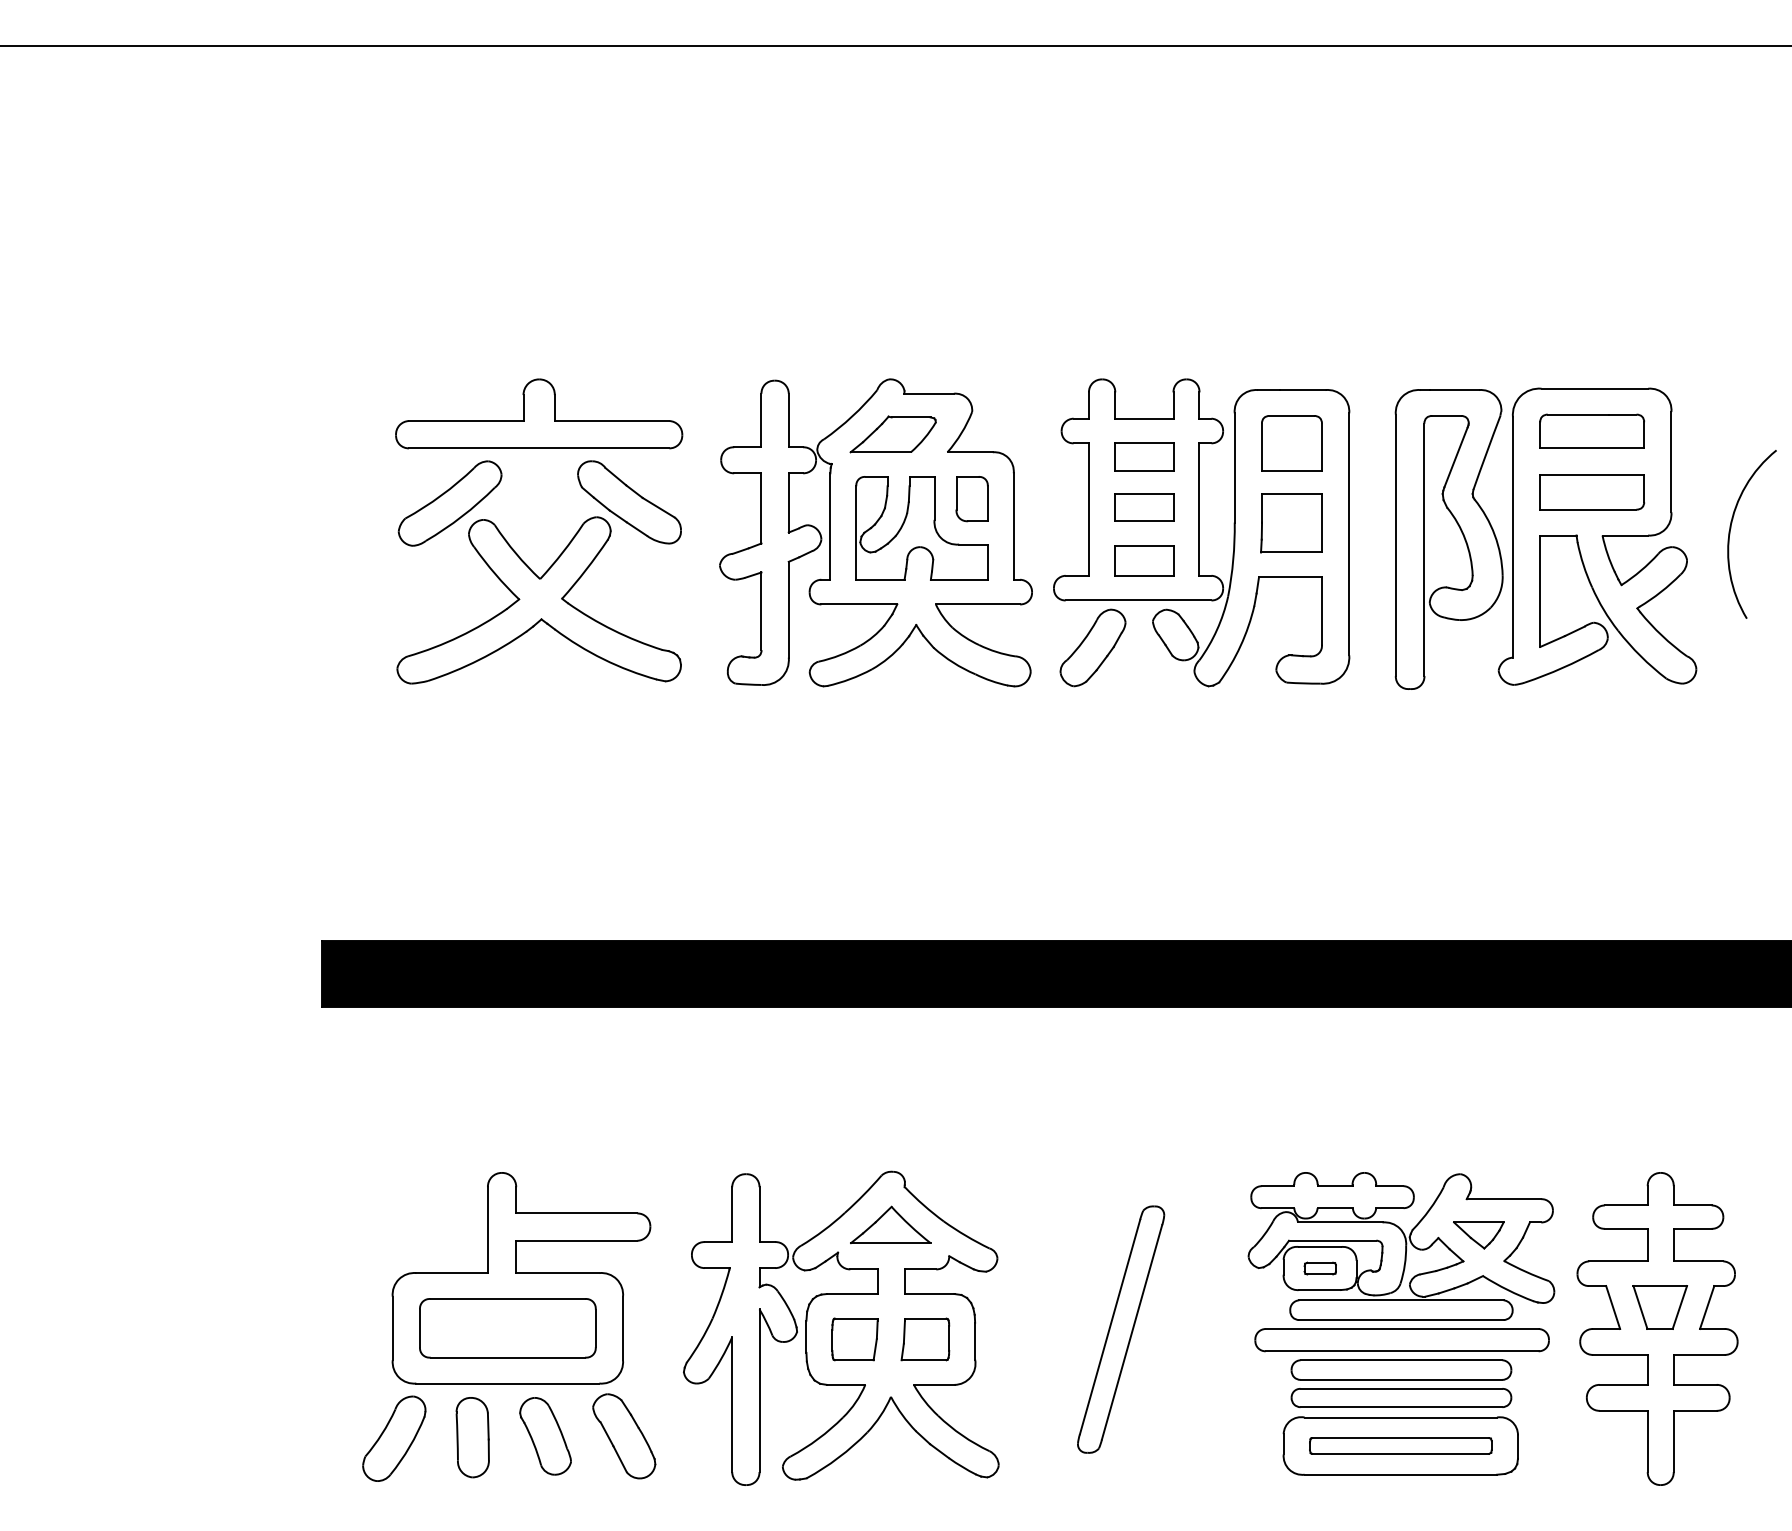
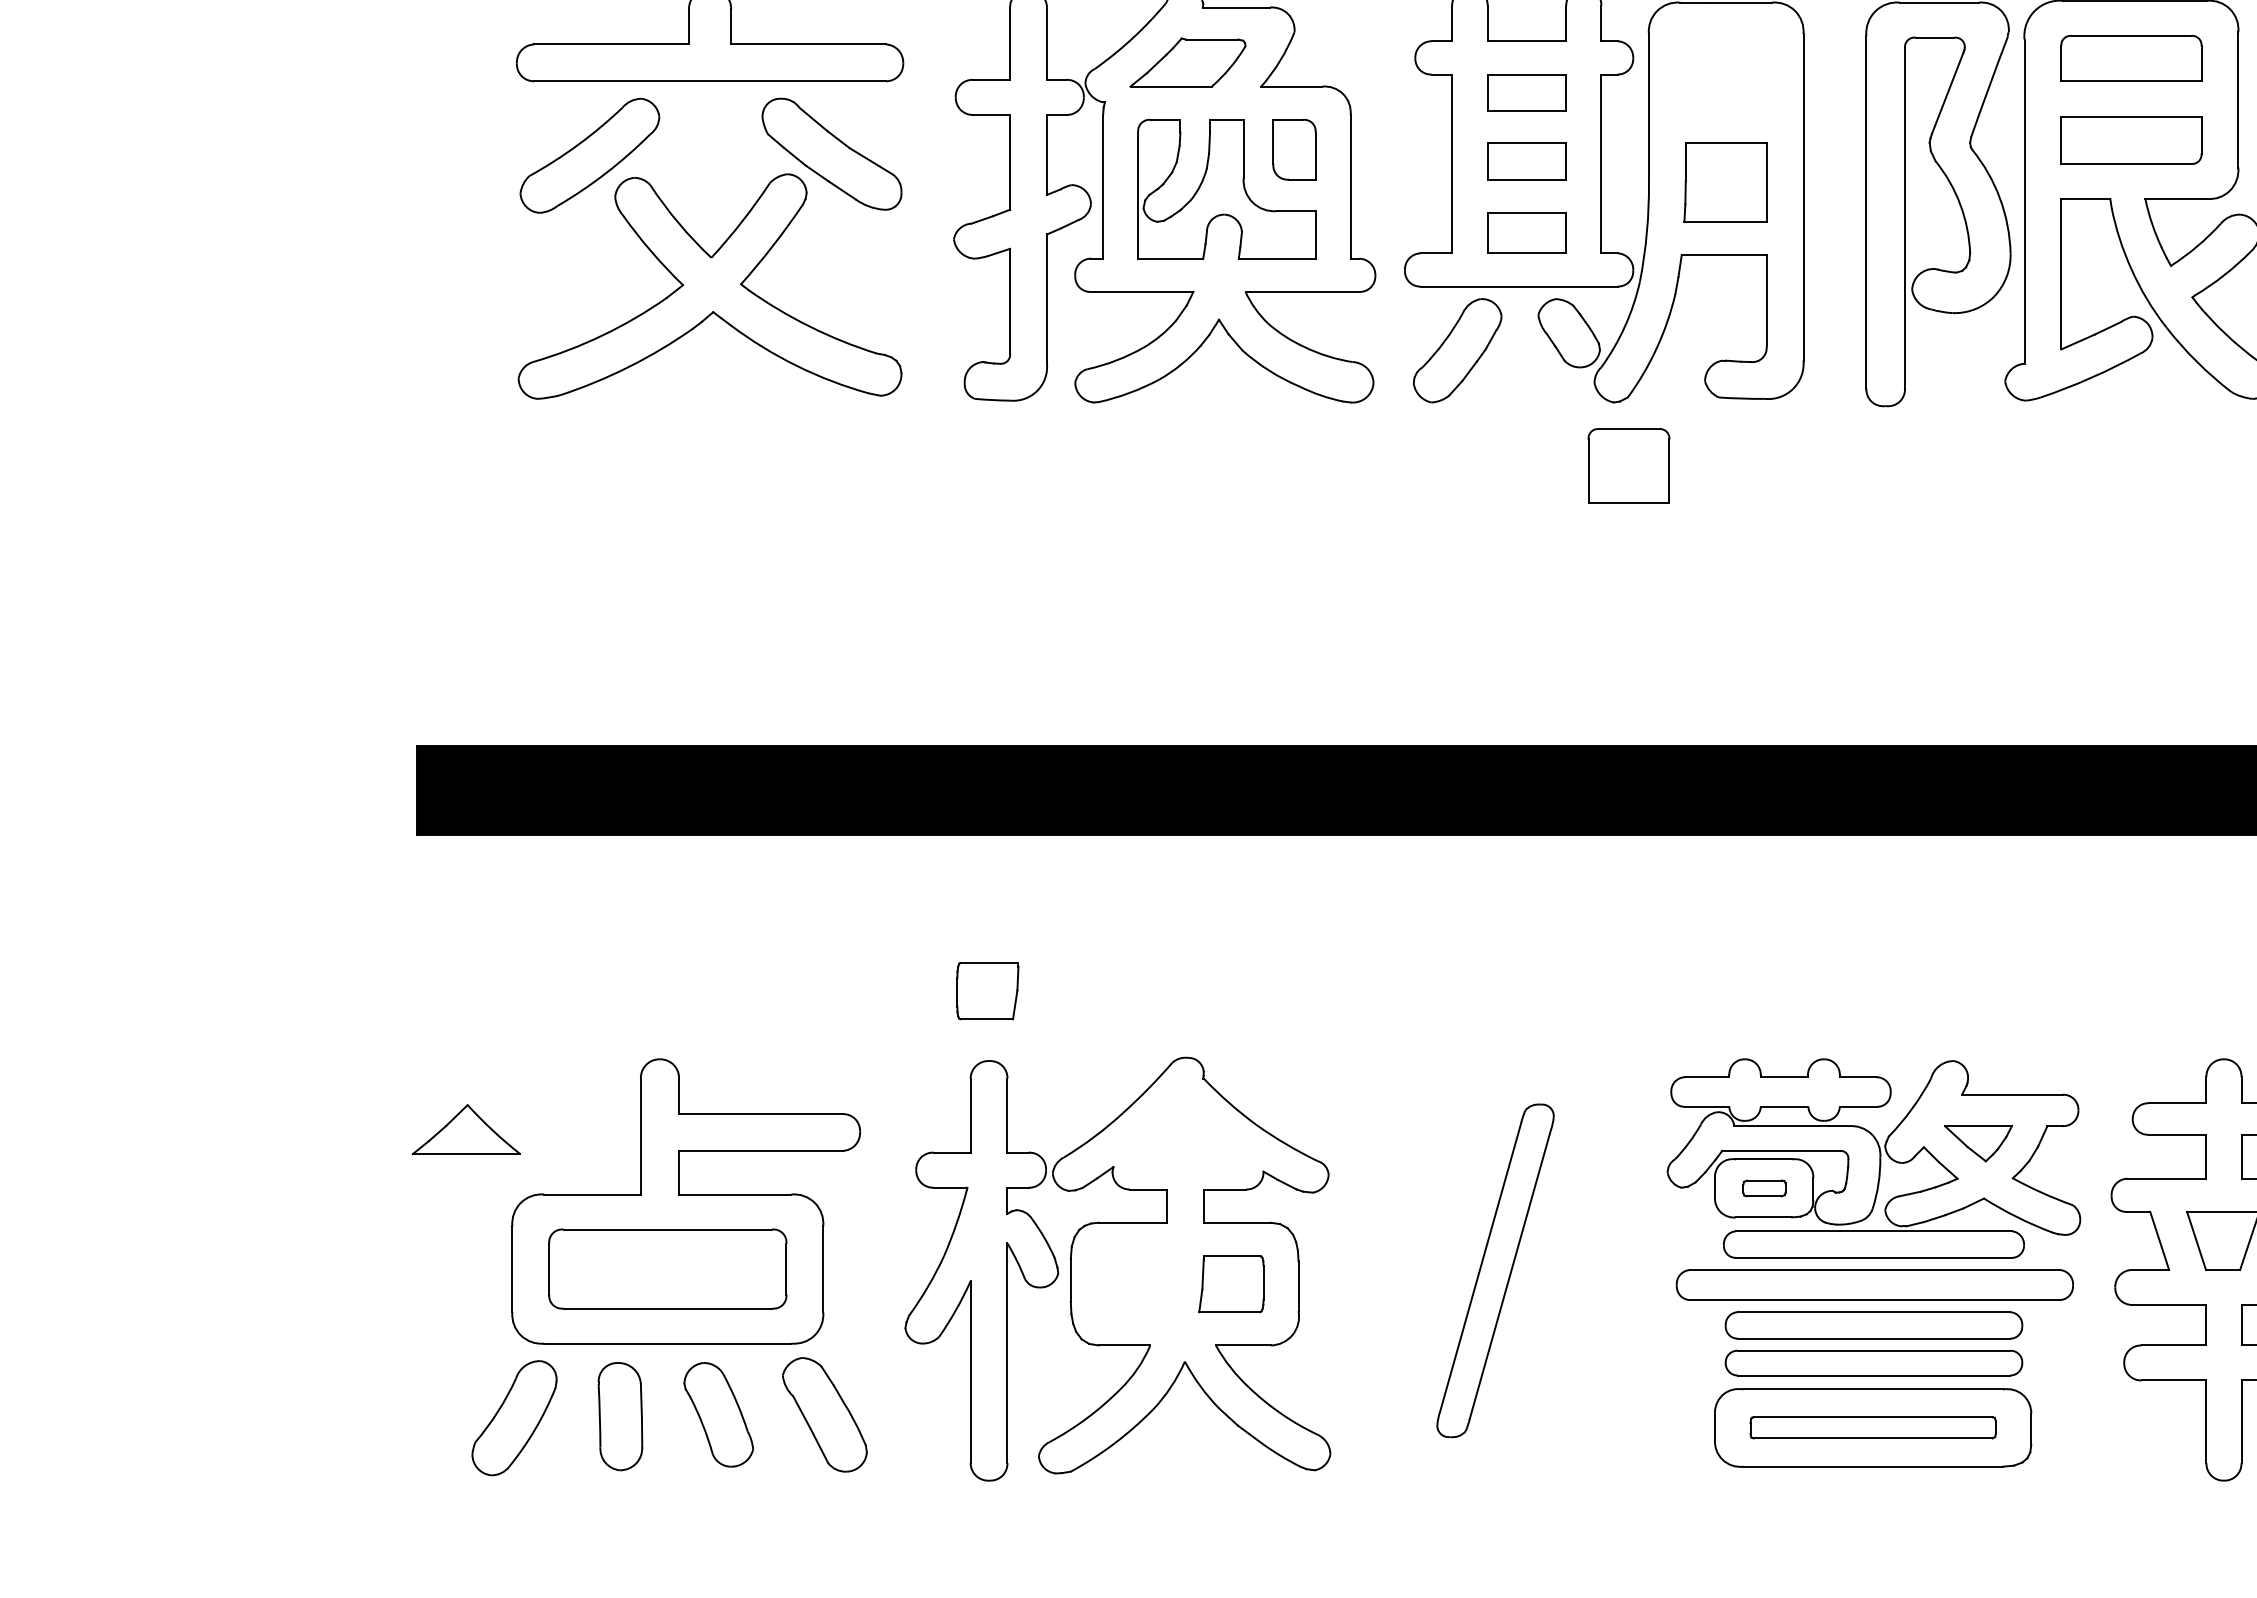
part: (1291, 443) -> (1628, 466), moved
part: (890, 1224) -> (466, 1128), moved
part: (854, 1339) -> (987, 991), moved

